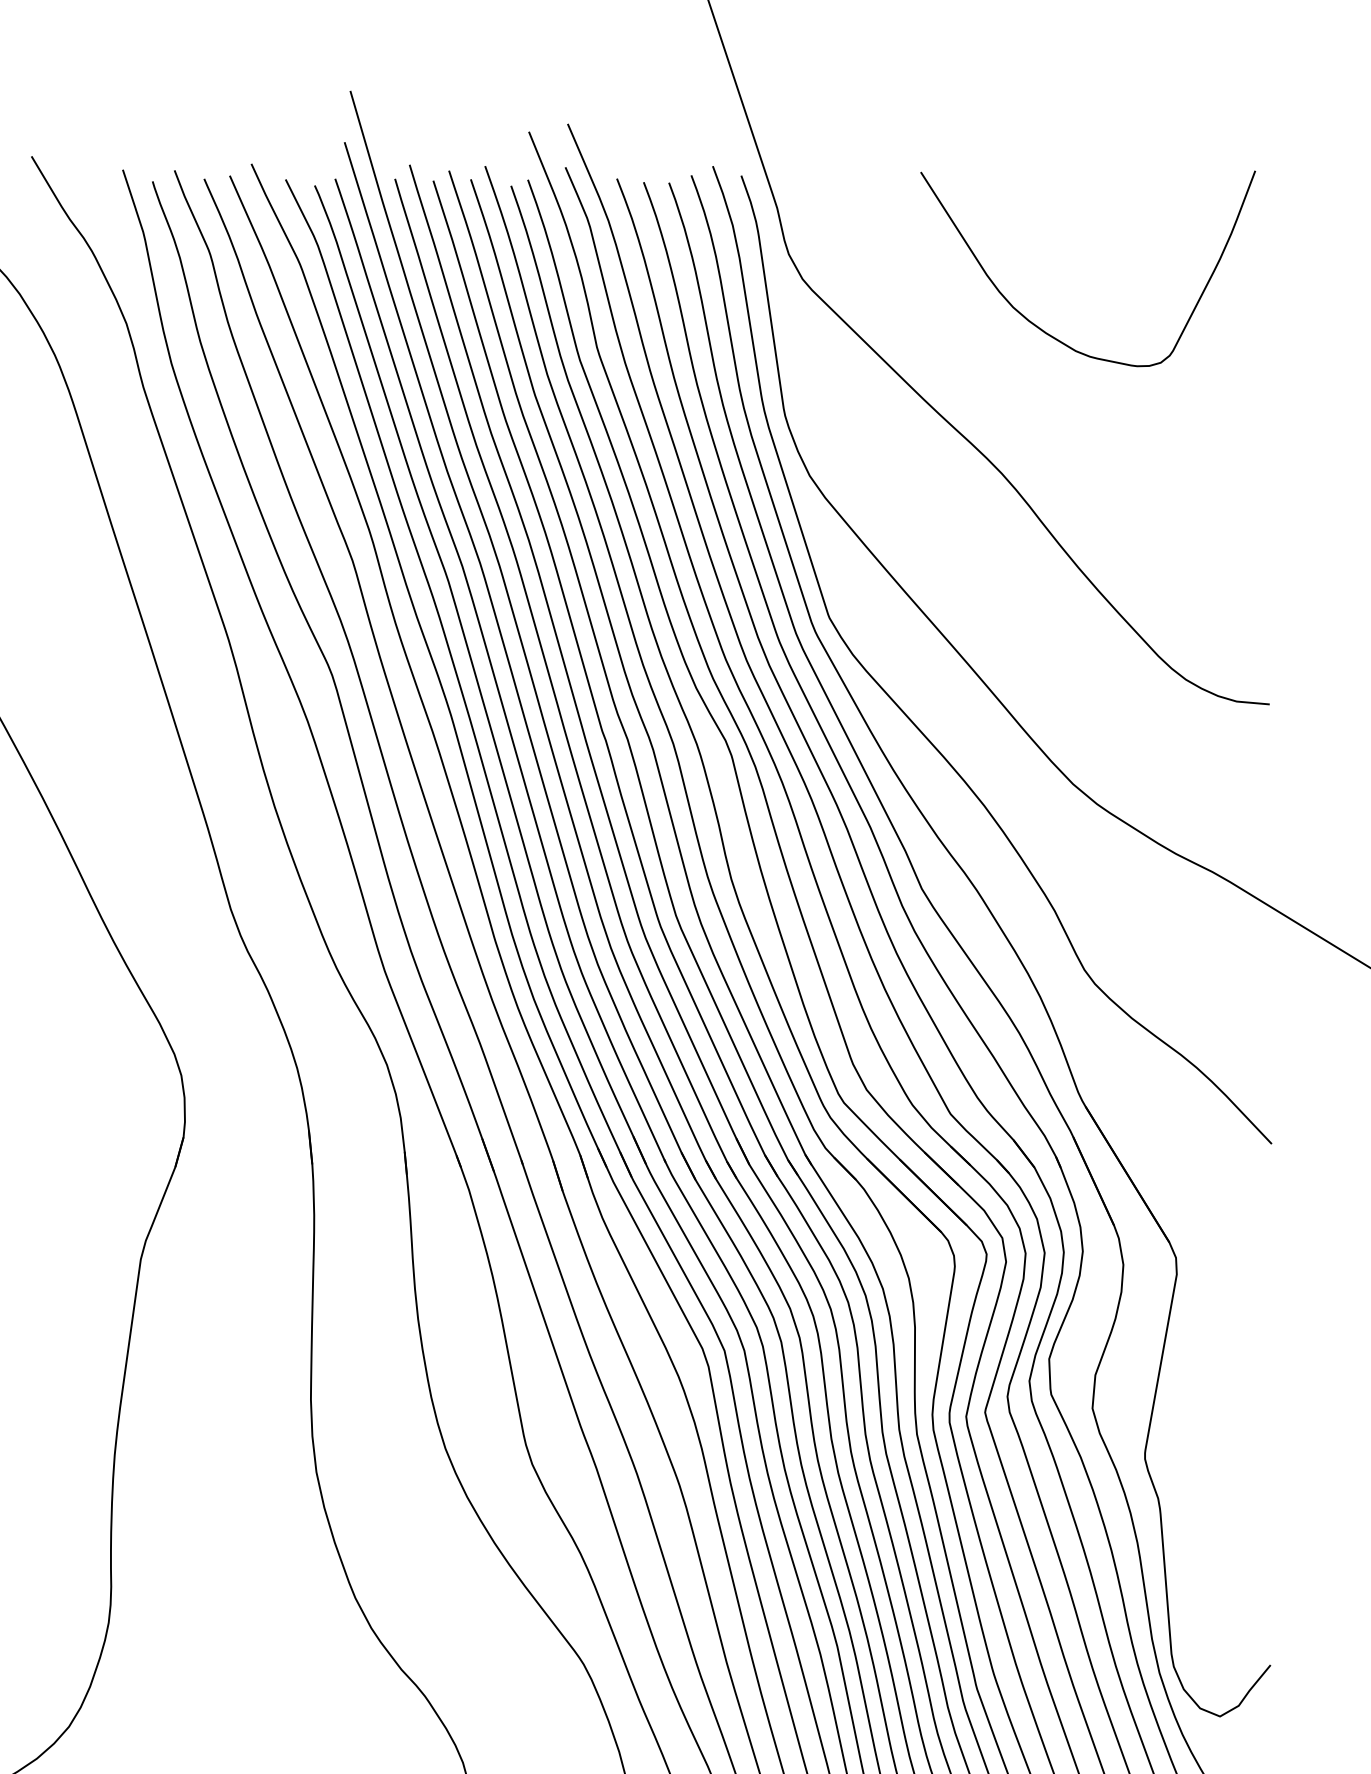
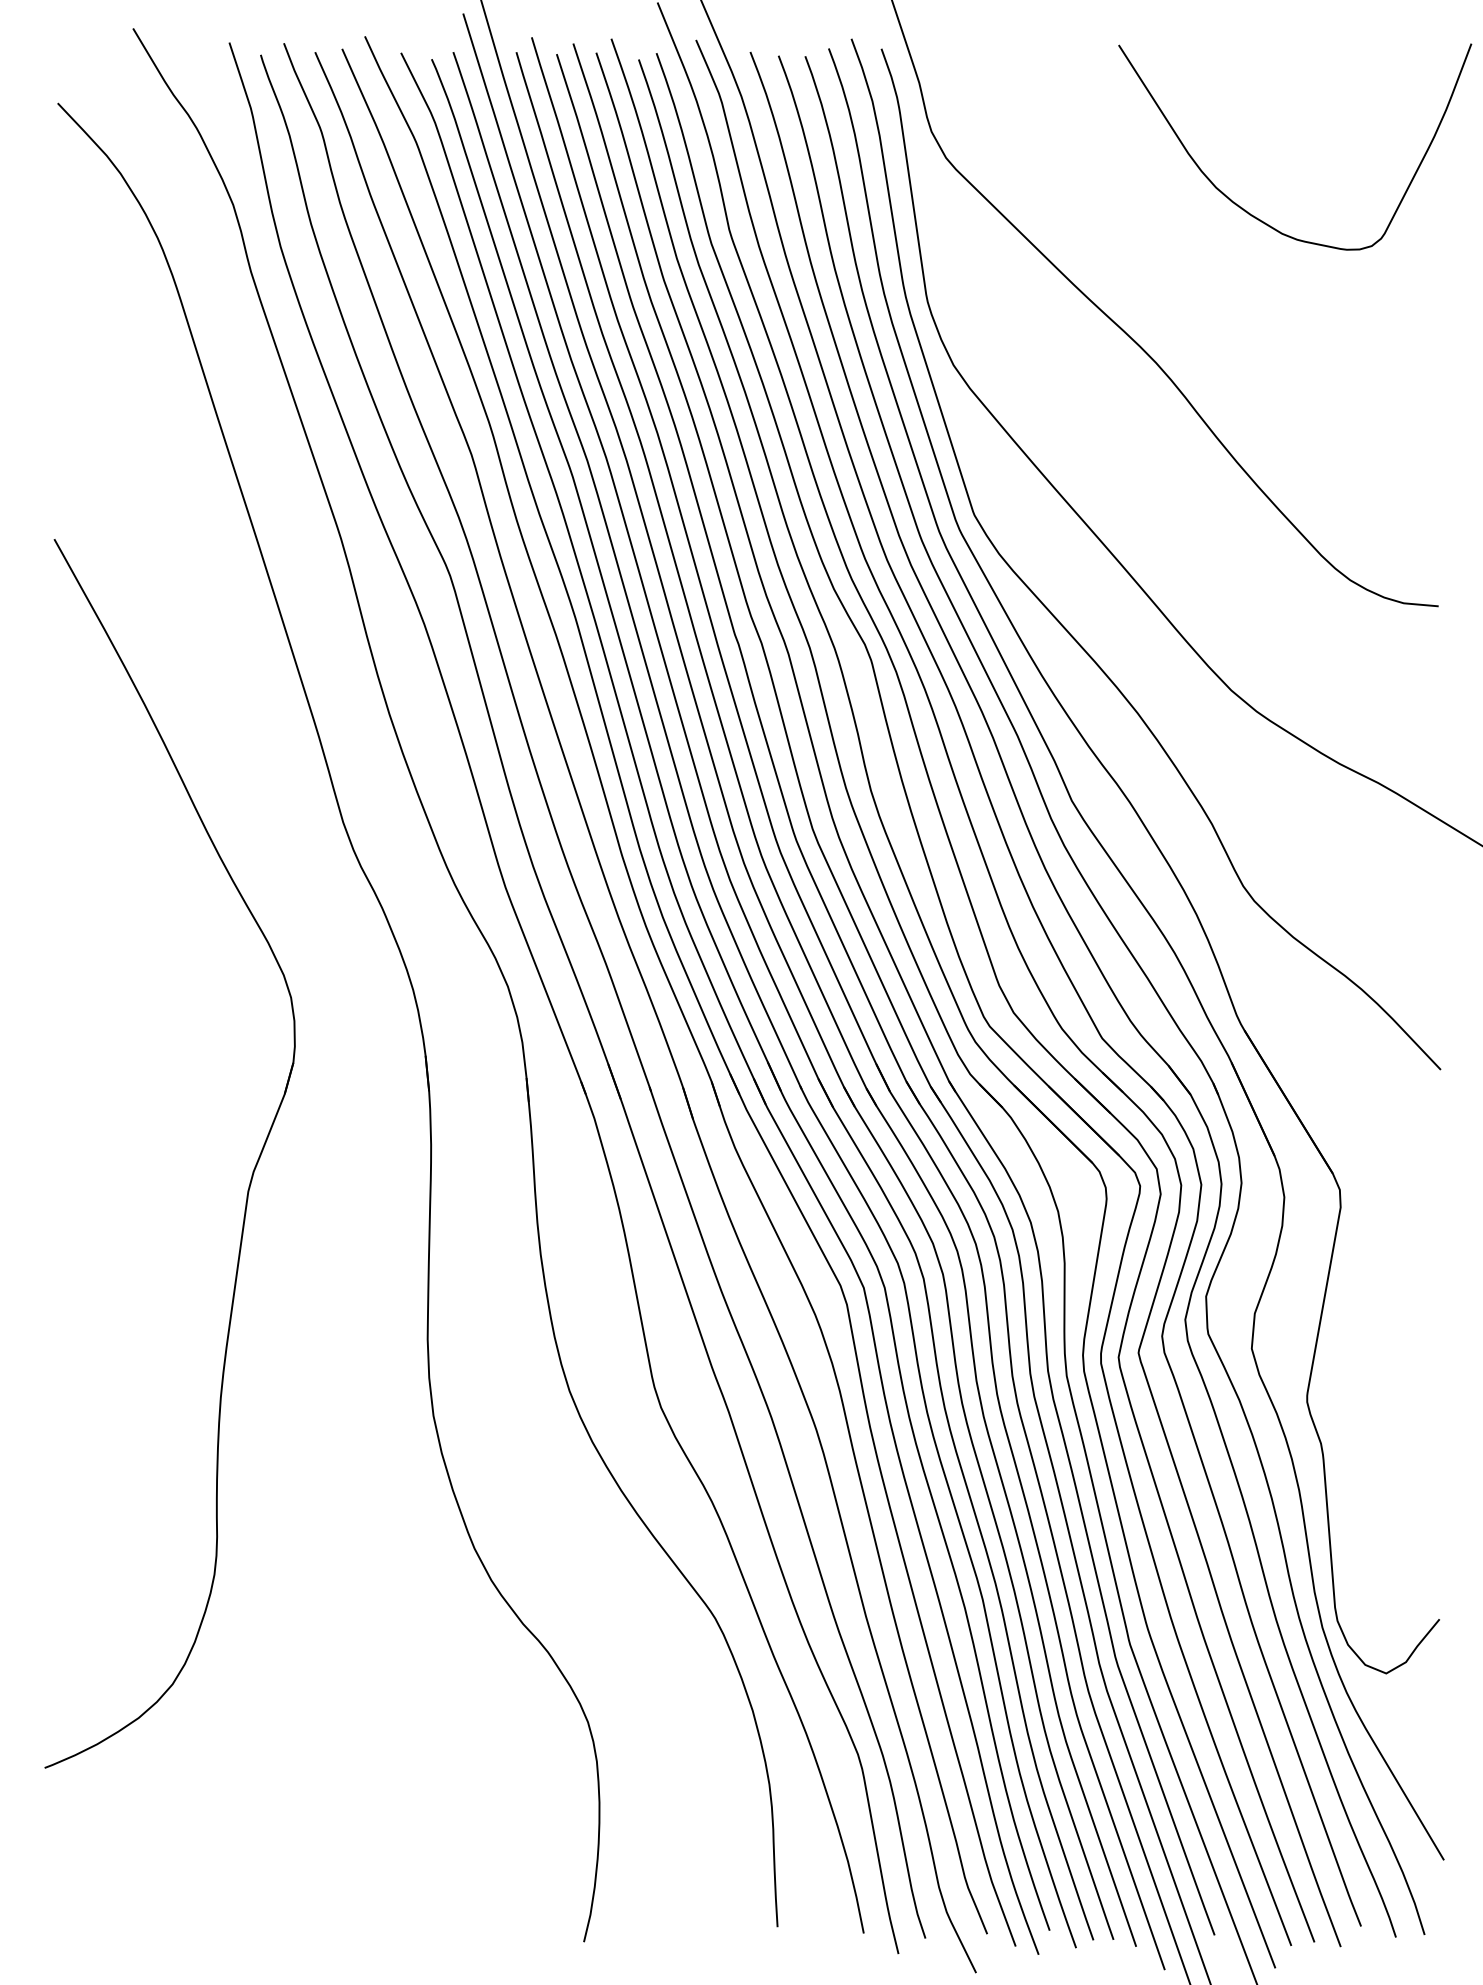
curve: (1041, 328) -> (1245, 209), moved

